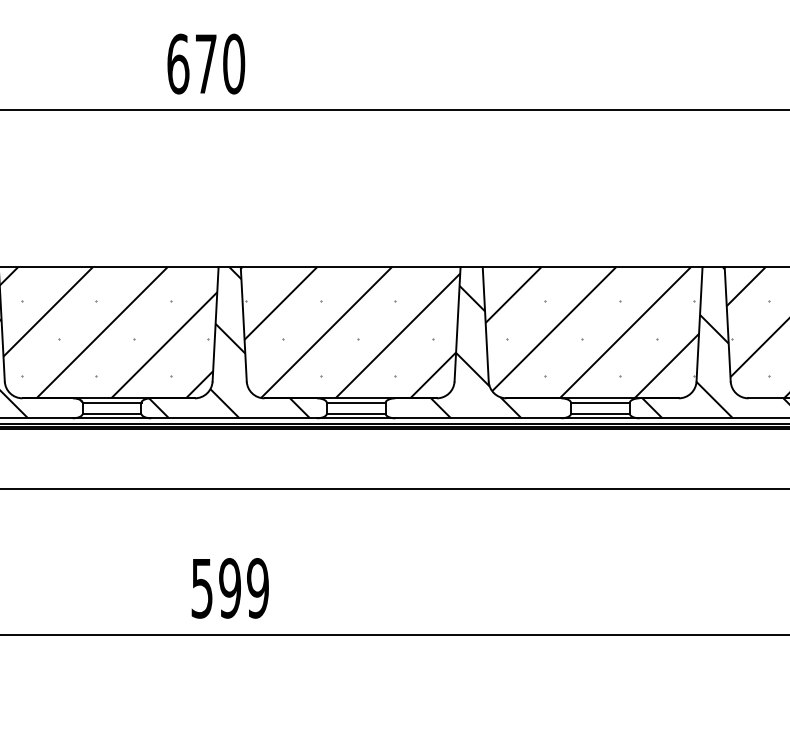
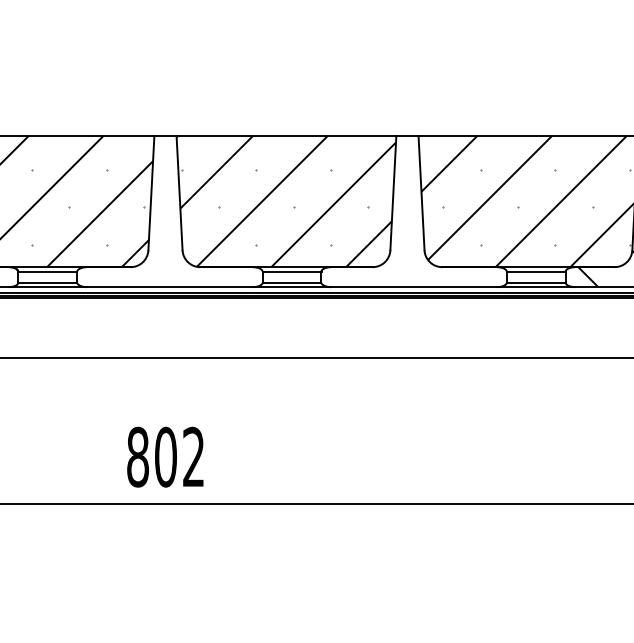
hatch: (229, 342) -> (165, 211), removed
hatch: (476, 351) -> (412, 220), removed
text: (229, 588) -> (165, 457), 599 -> 802

